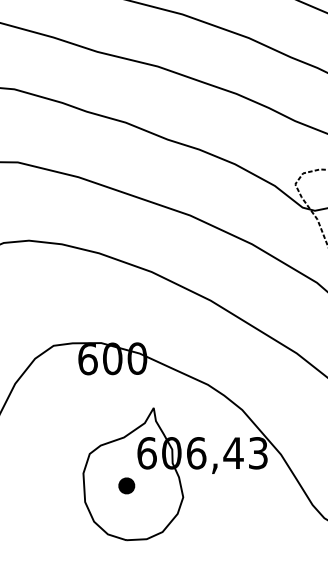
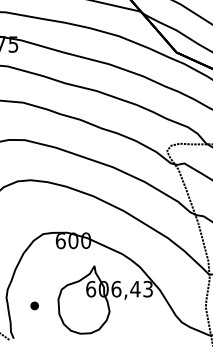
part: (126, 485) -> (34, 305), moved

